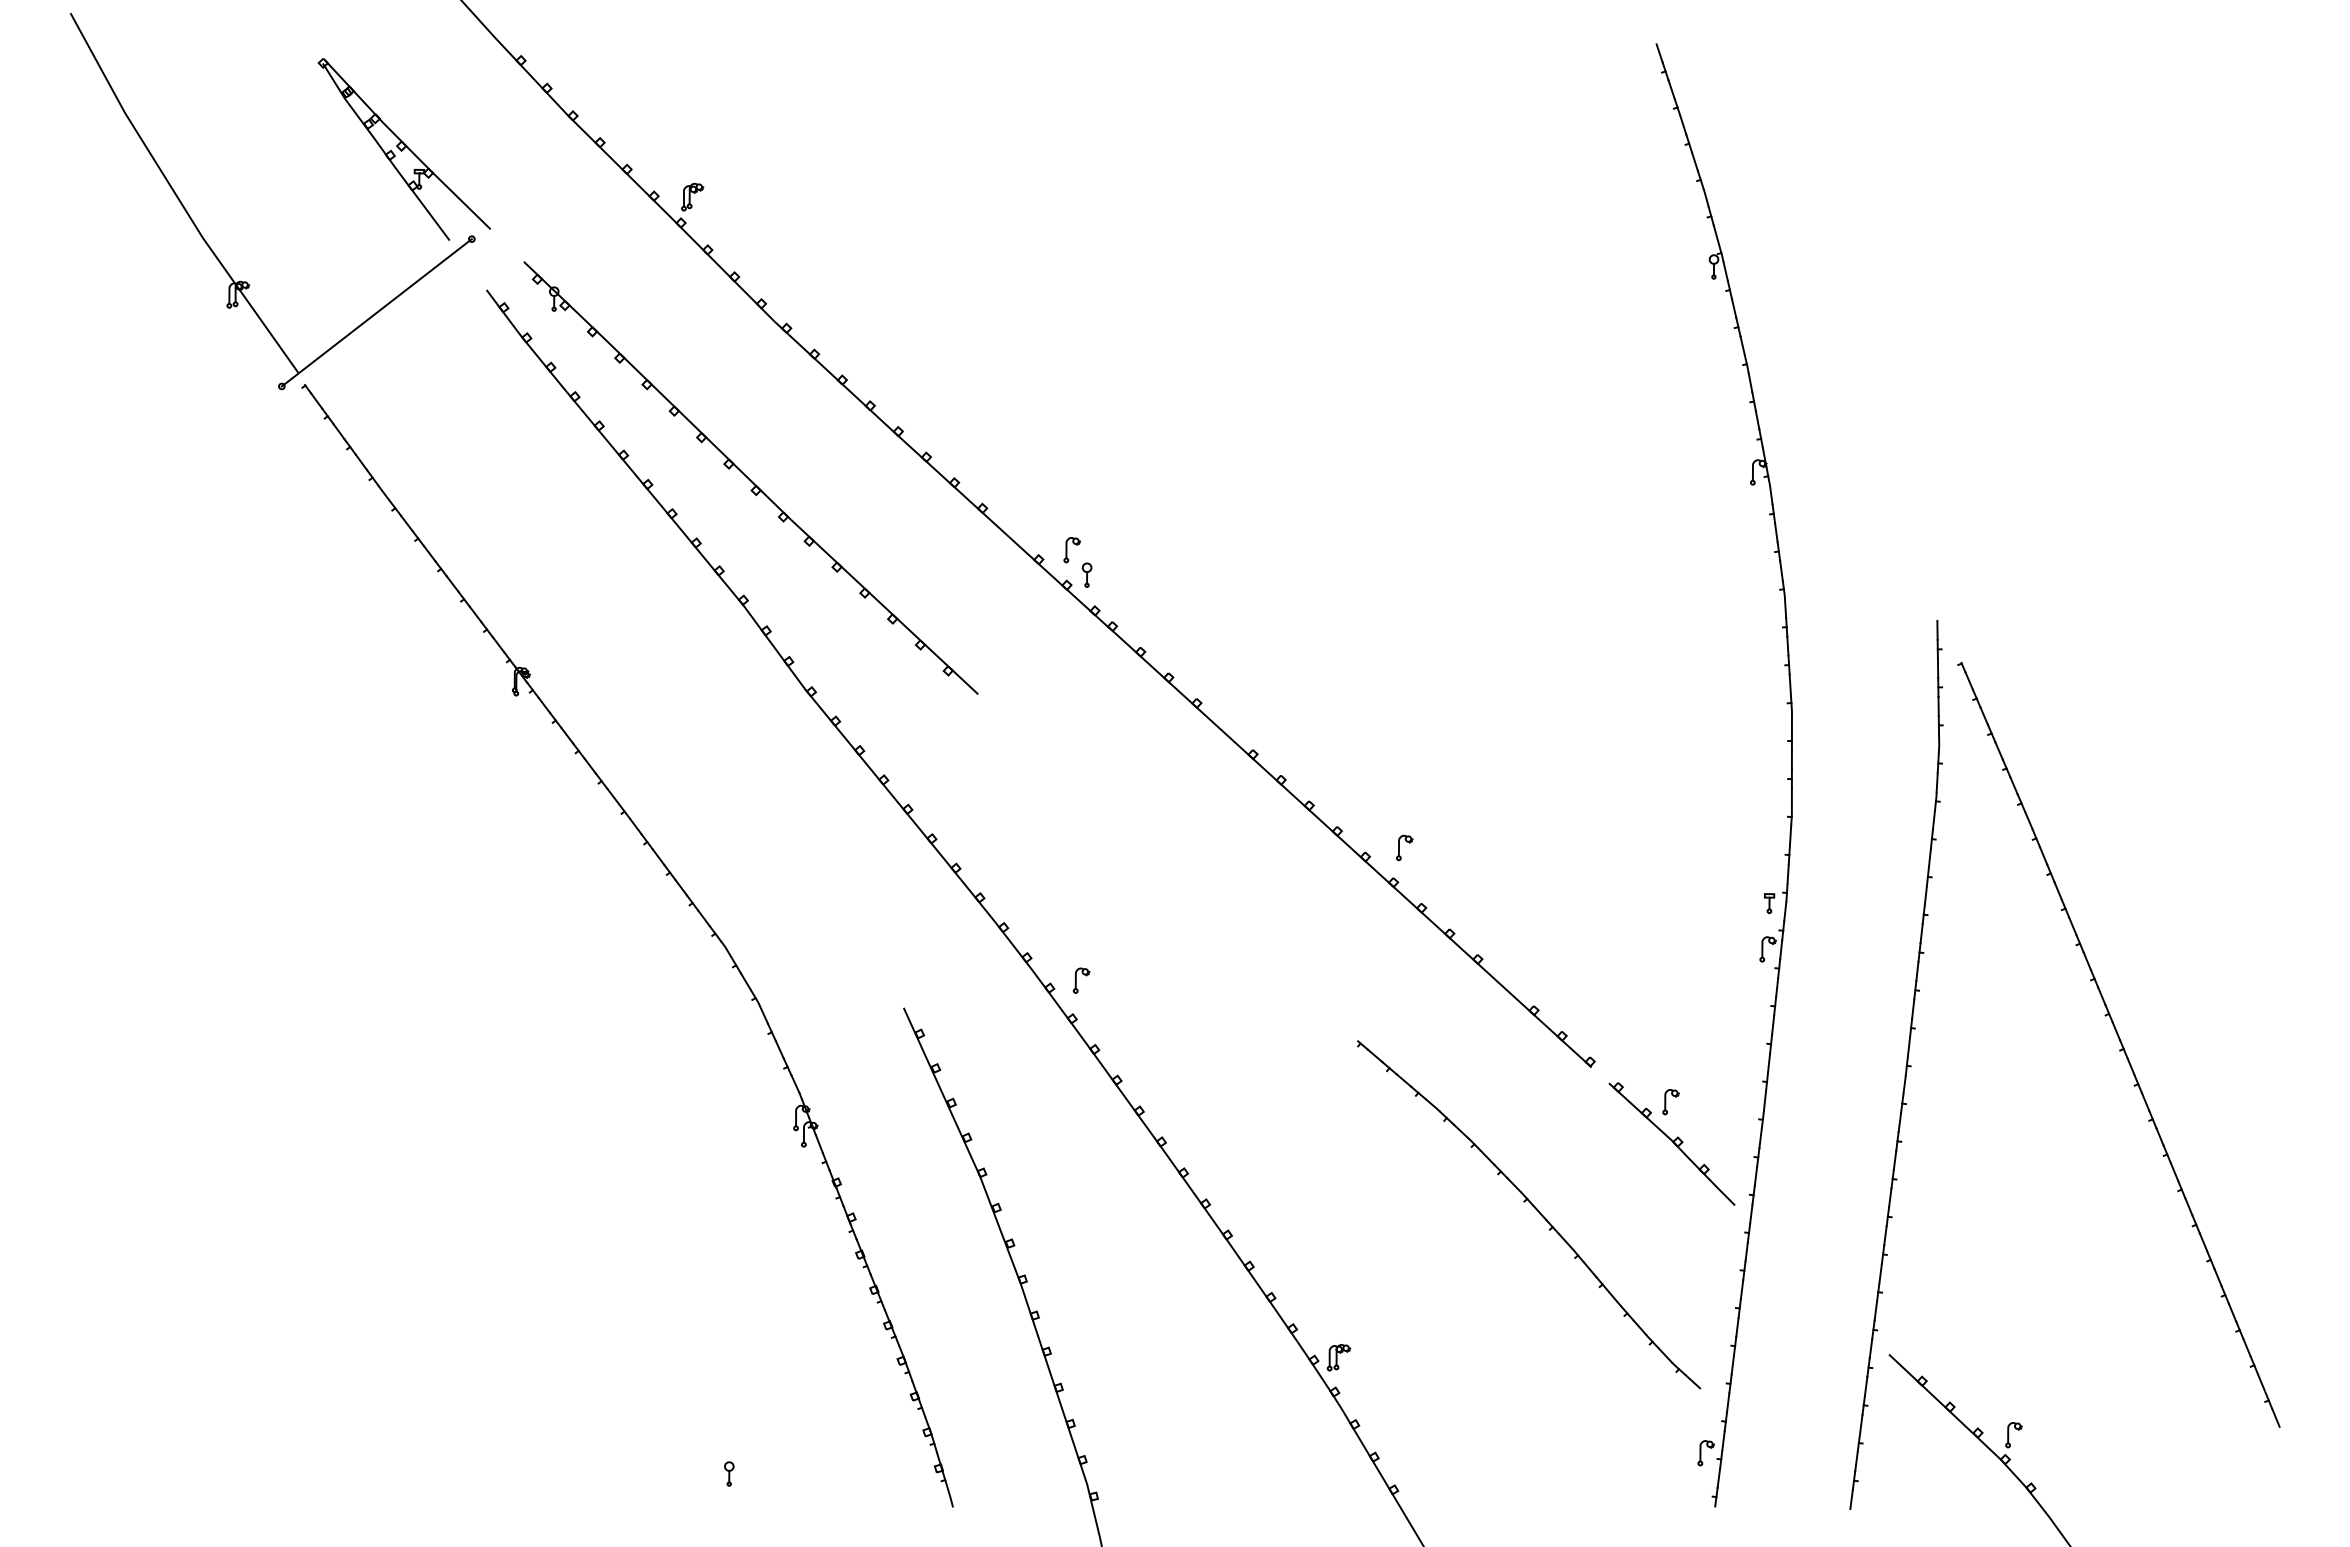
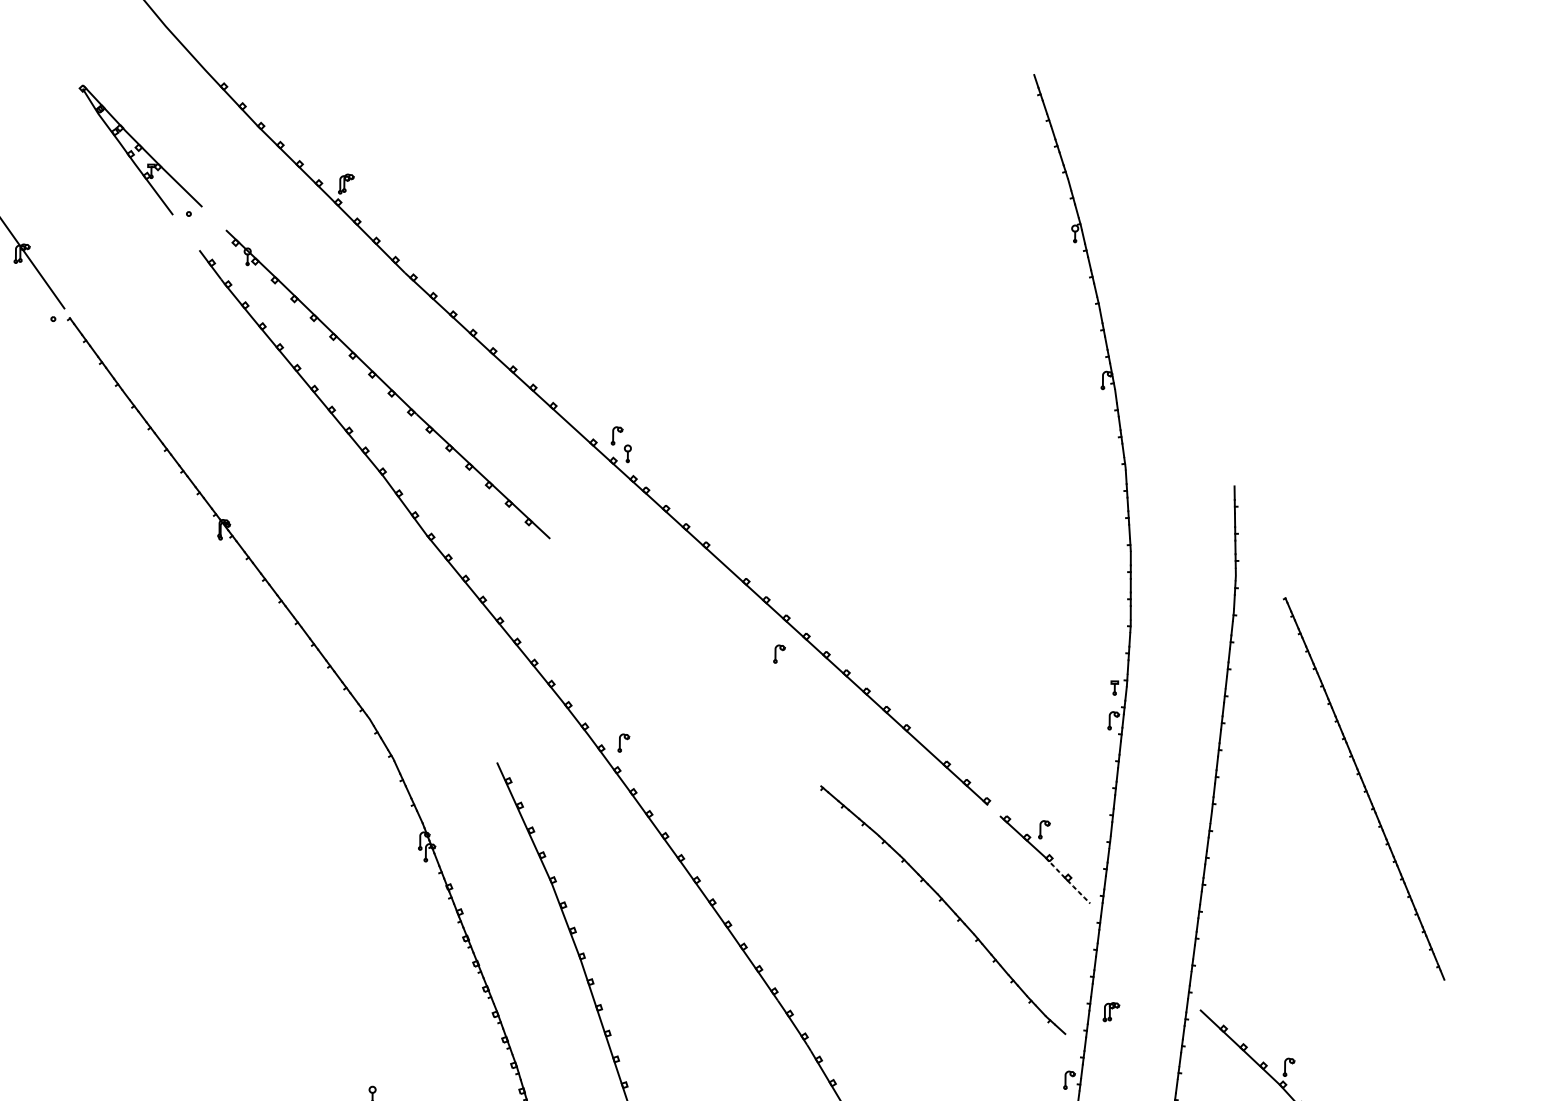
line: (376, 312) -> (120, 266), removed
part: (1404, 847) -> (779, 653), moved
part: (2118, 1044) -> (1363, 788), size x0.7
arc: (1703, 1173) -> (1067, 880), solid -> dashed
part: (1338, 1357) -> (1111, 1011), moved

